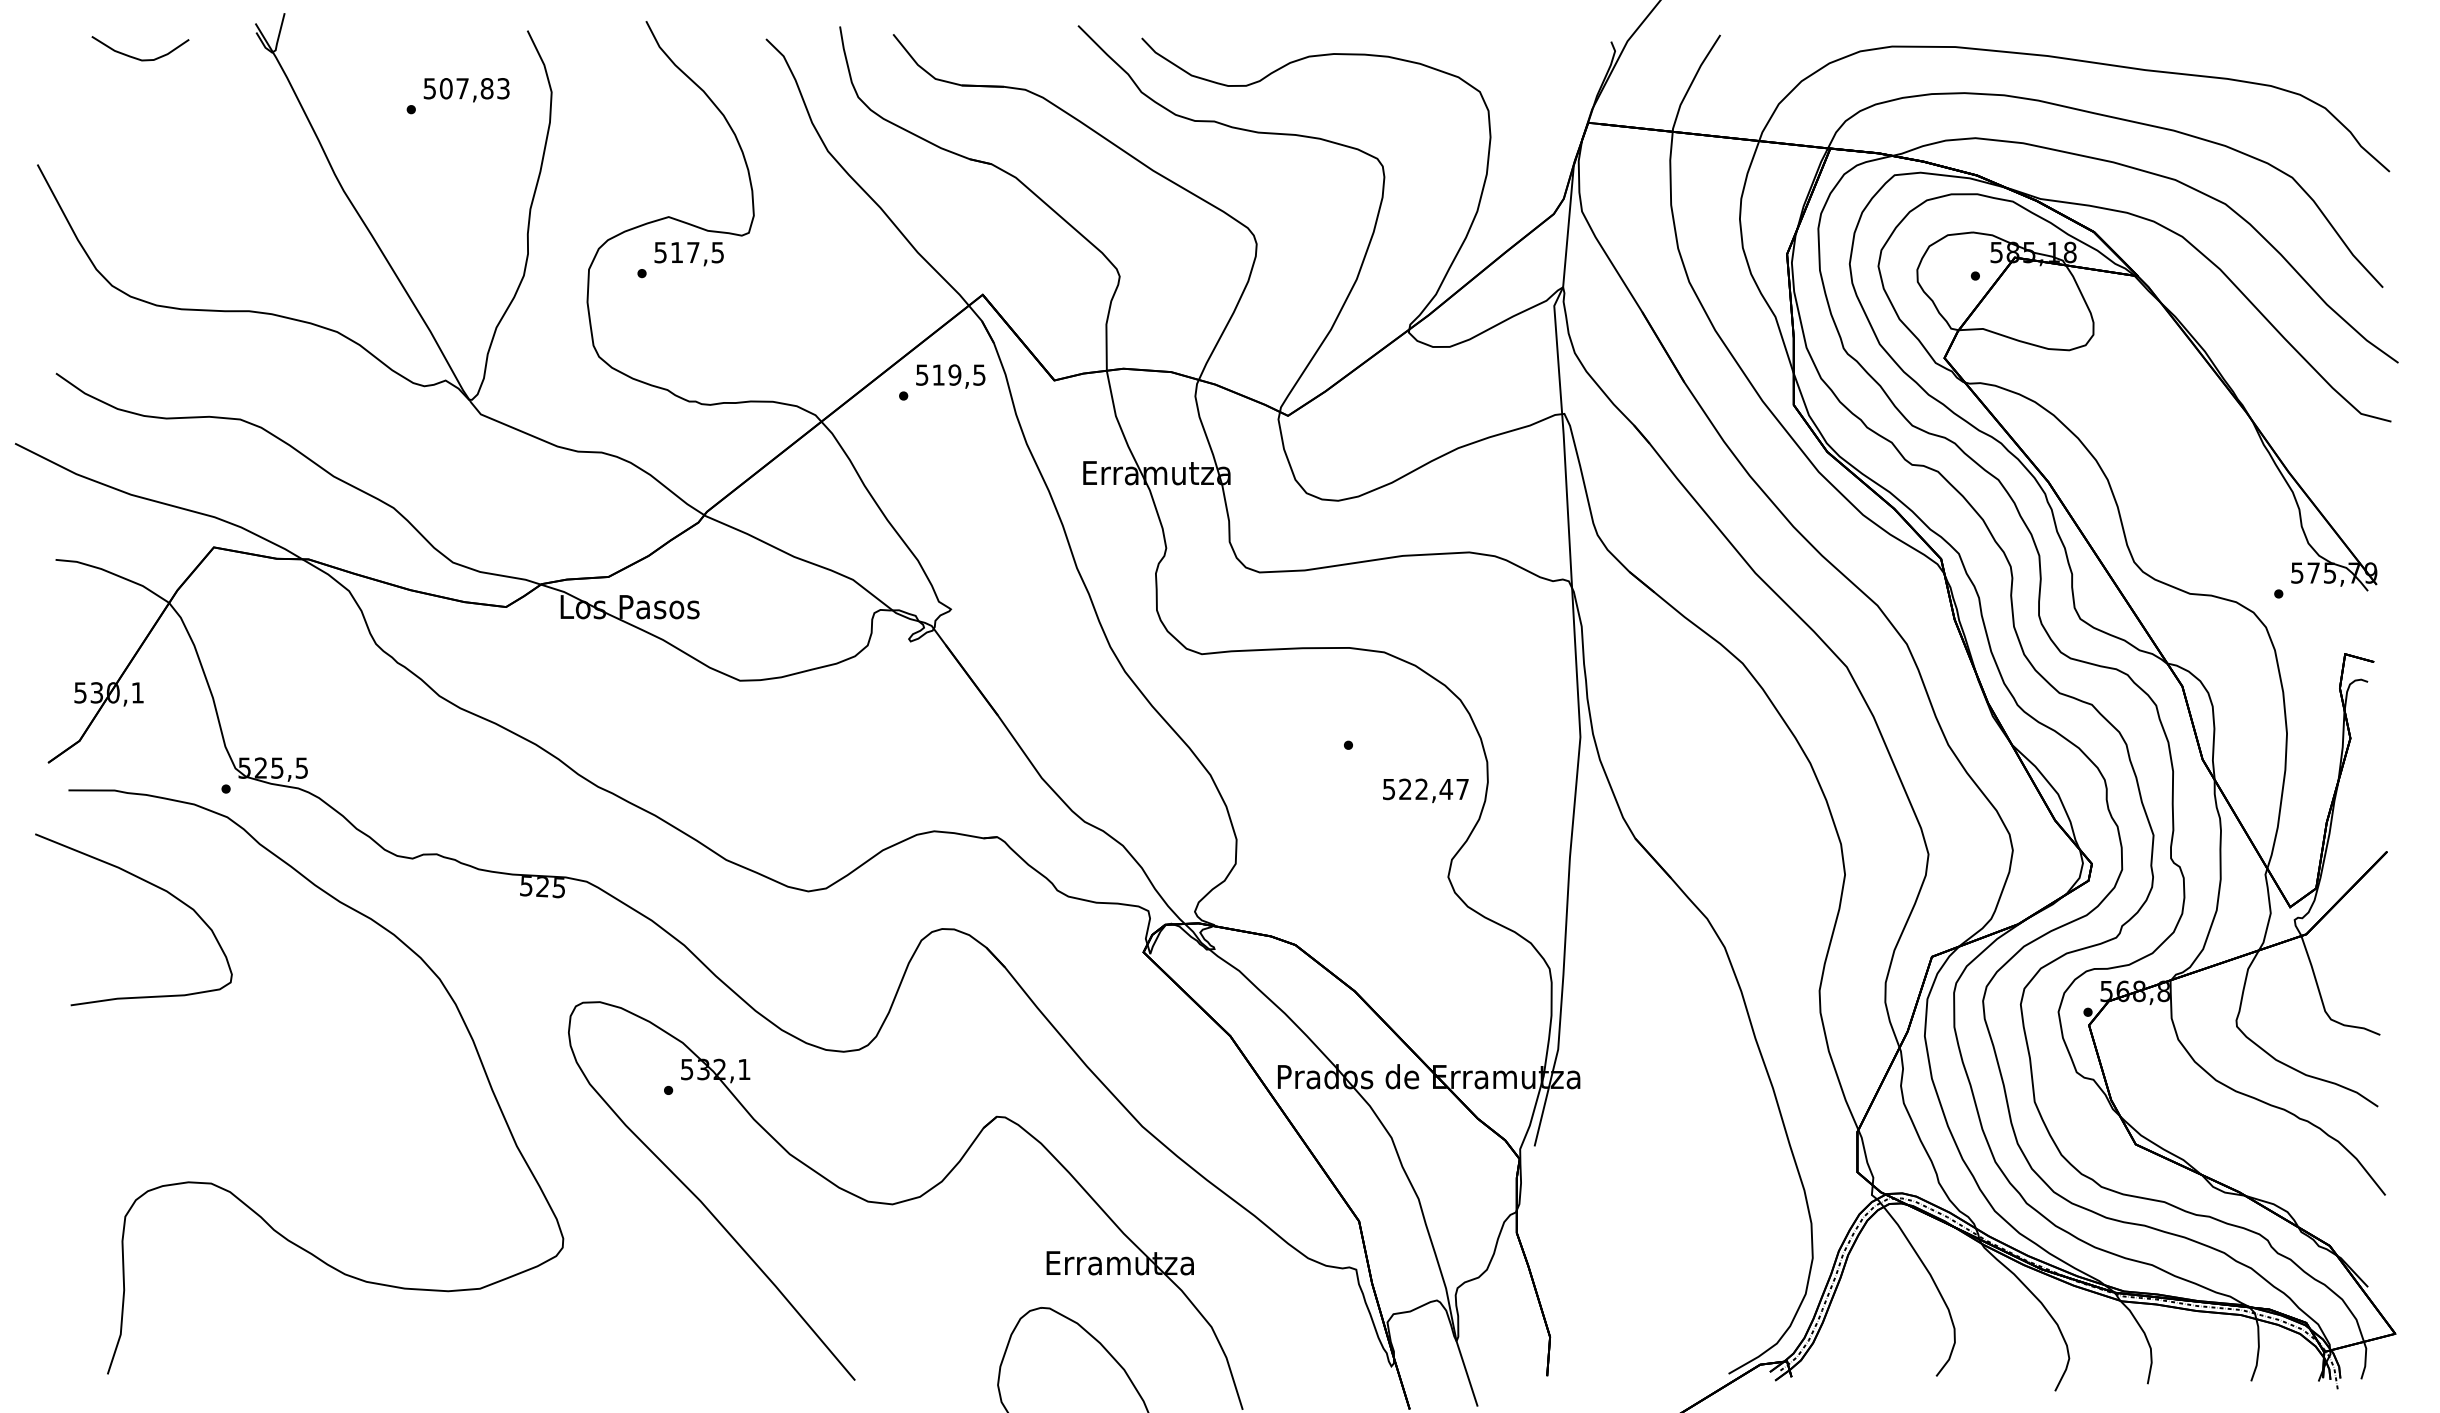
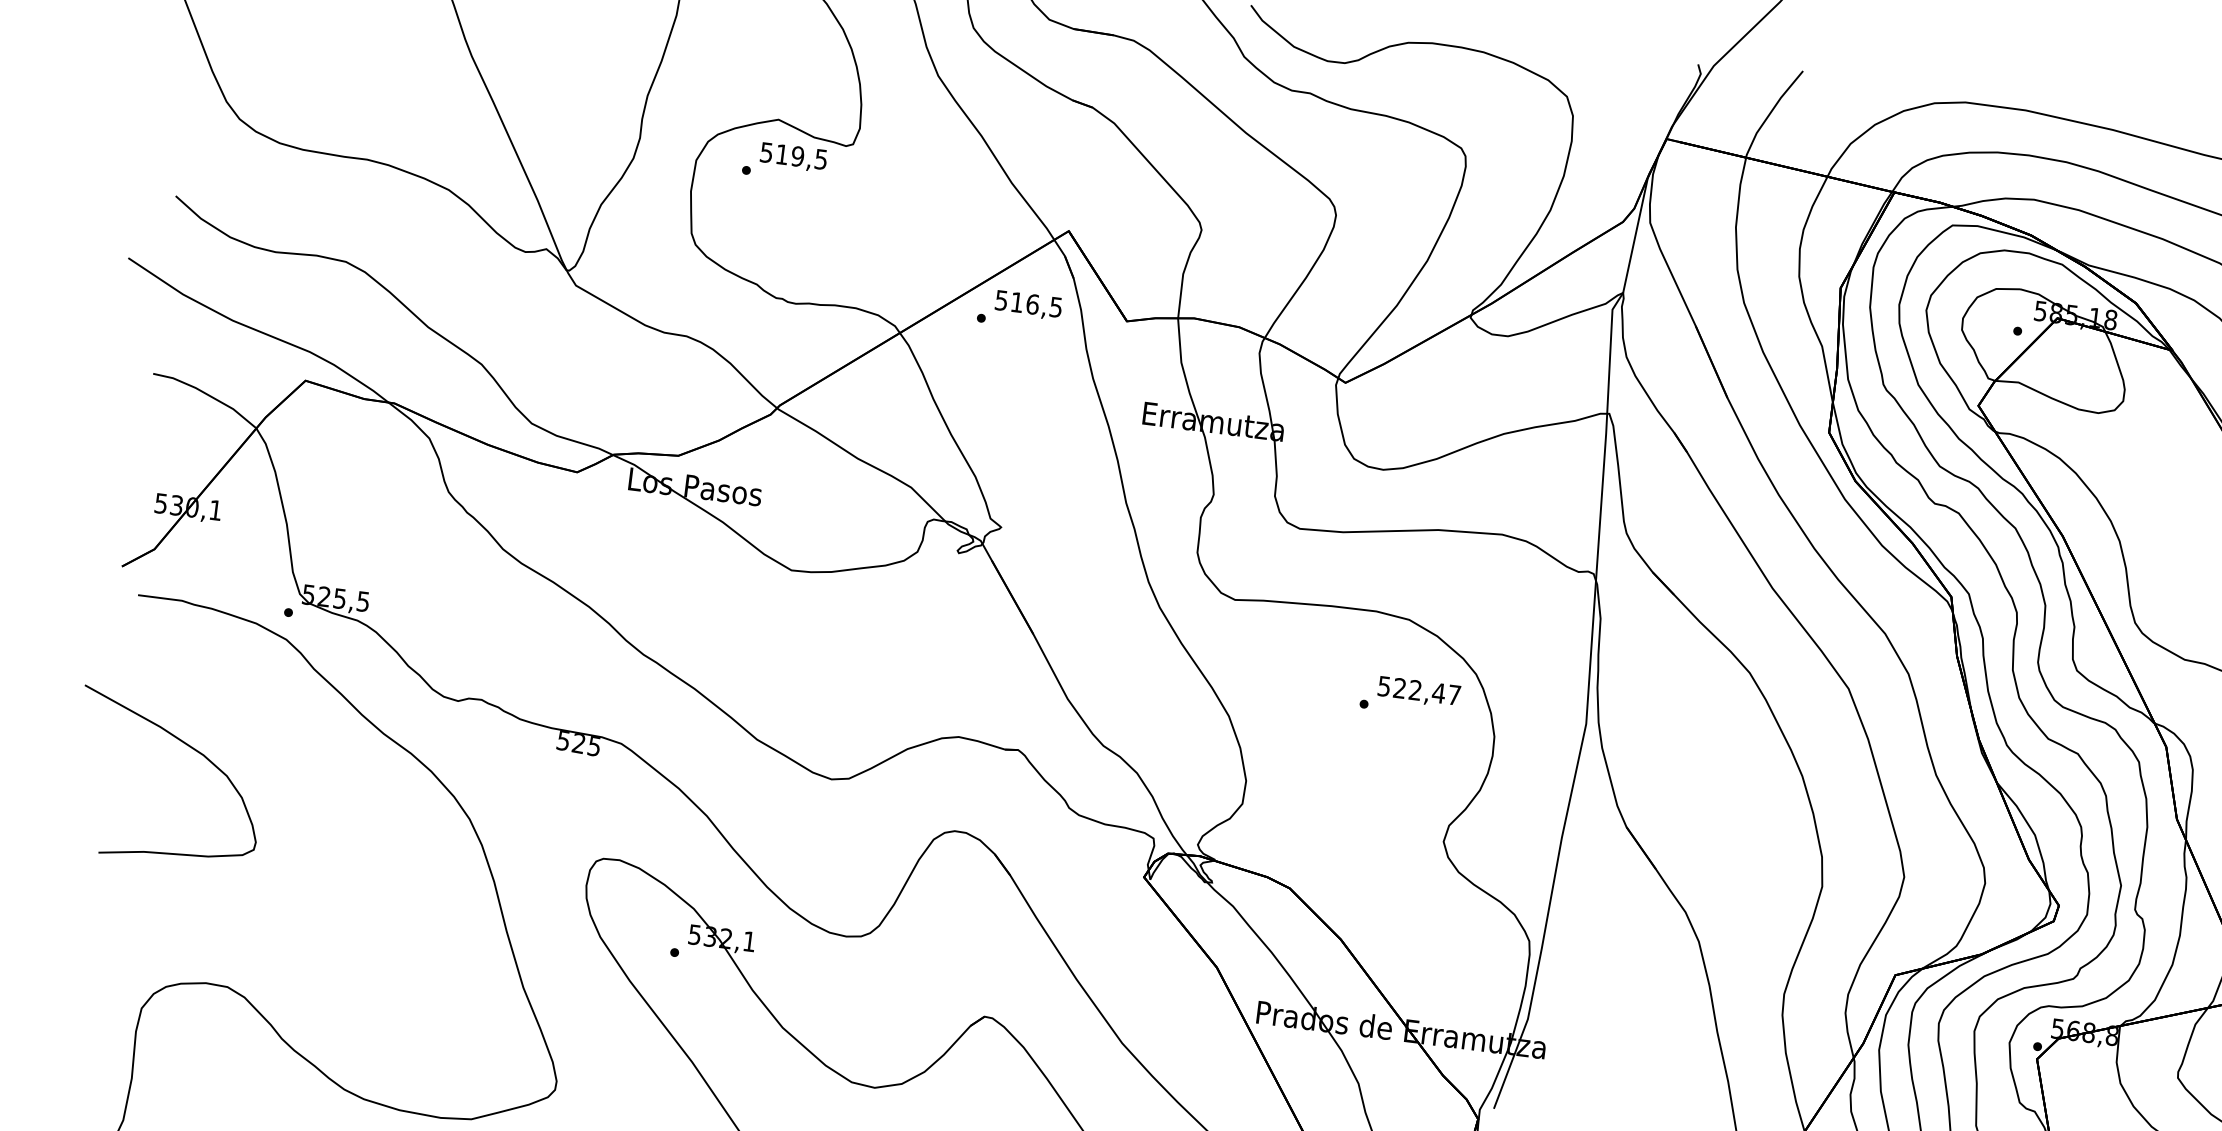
text: (693, 252) -> (797, 156), 517,5 -> 519,5
text: (954, 374) -> (1032, 303), 519,5 -> 516,5
text: (1425, 790) -> (1418, 691), moved
curve: (150, 884) -> (188, 746), moved

